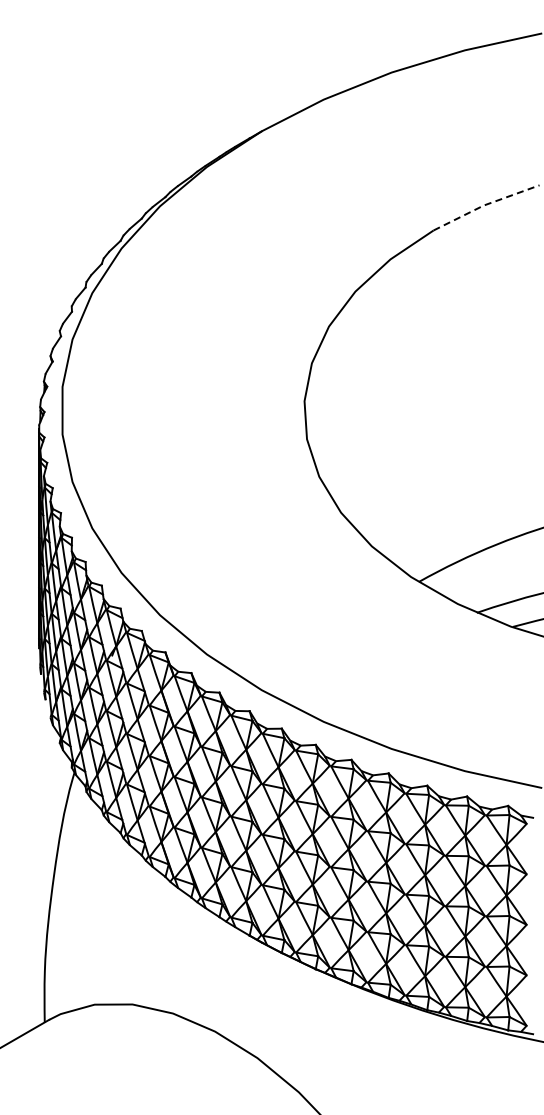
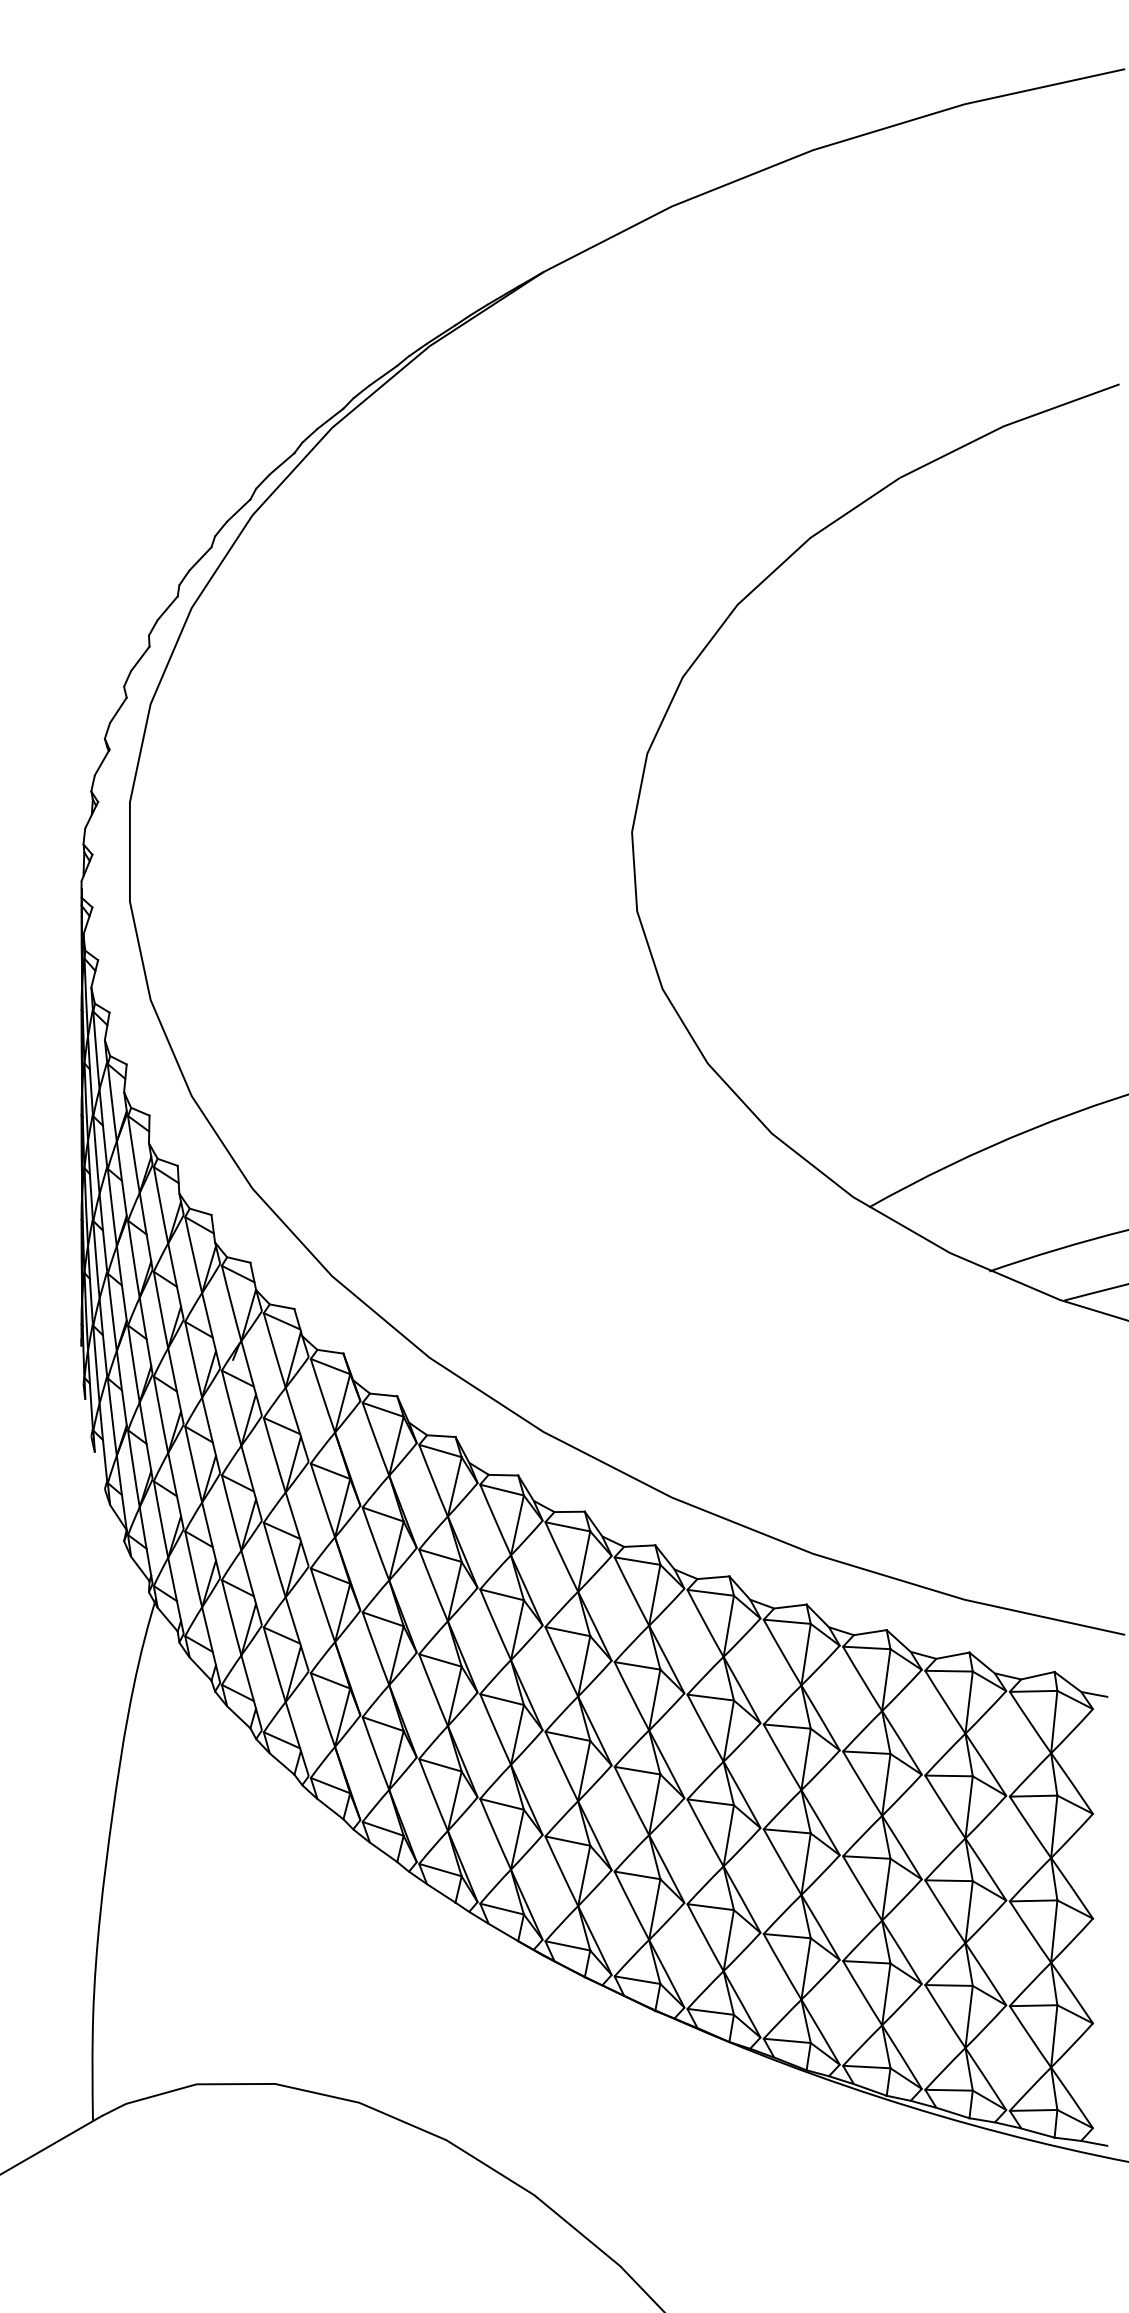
line: (485, 204) -> (1007, 424), dashed -> solid

